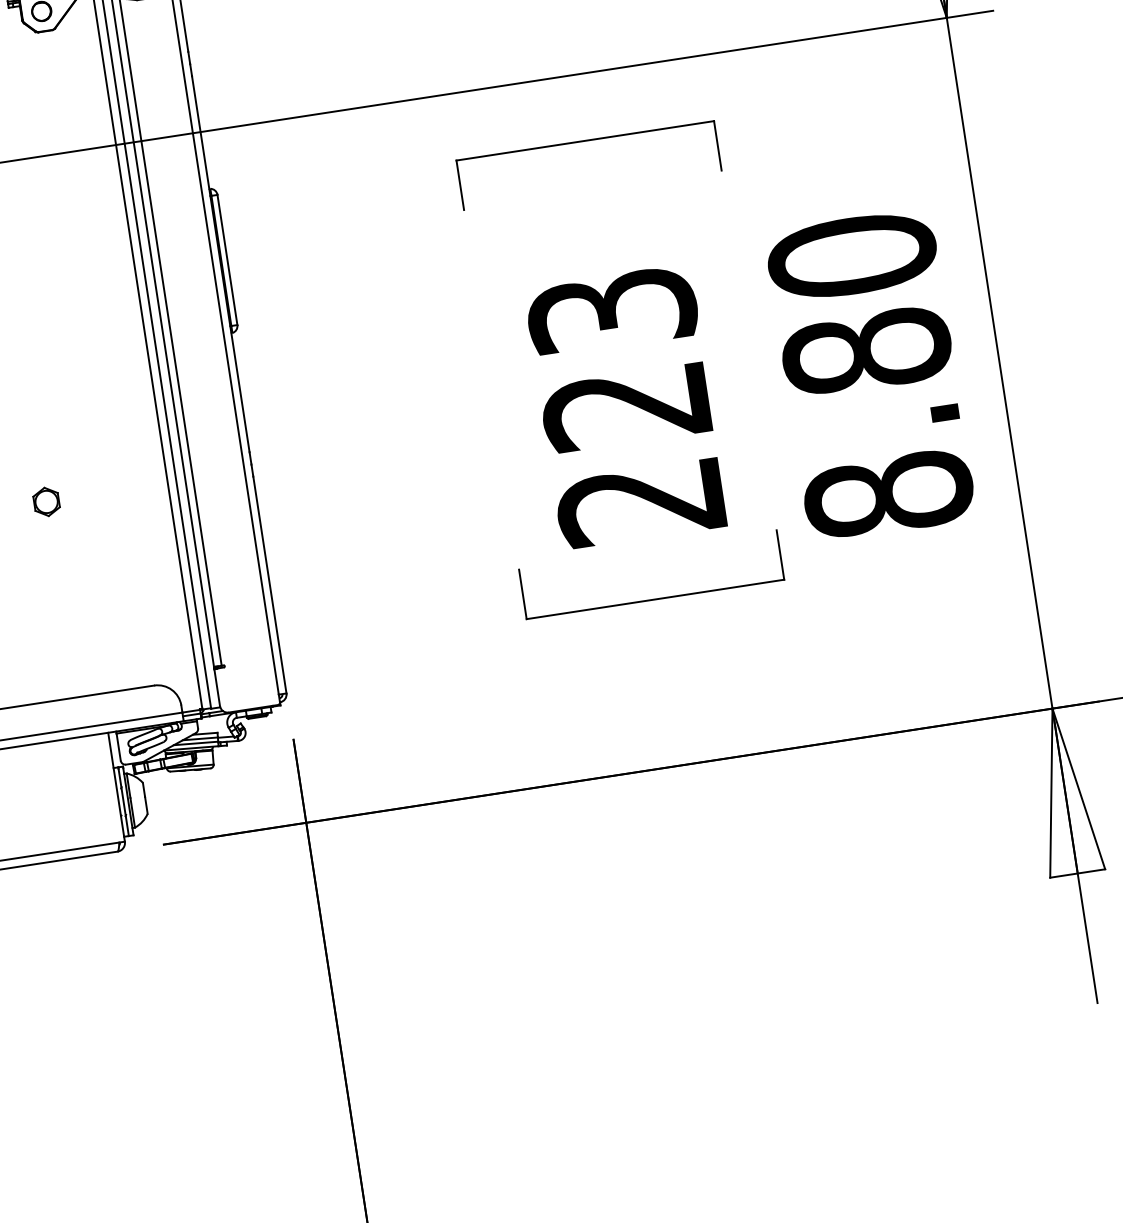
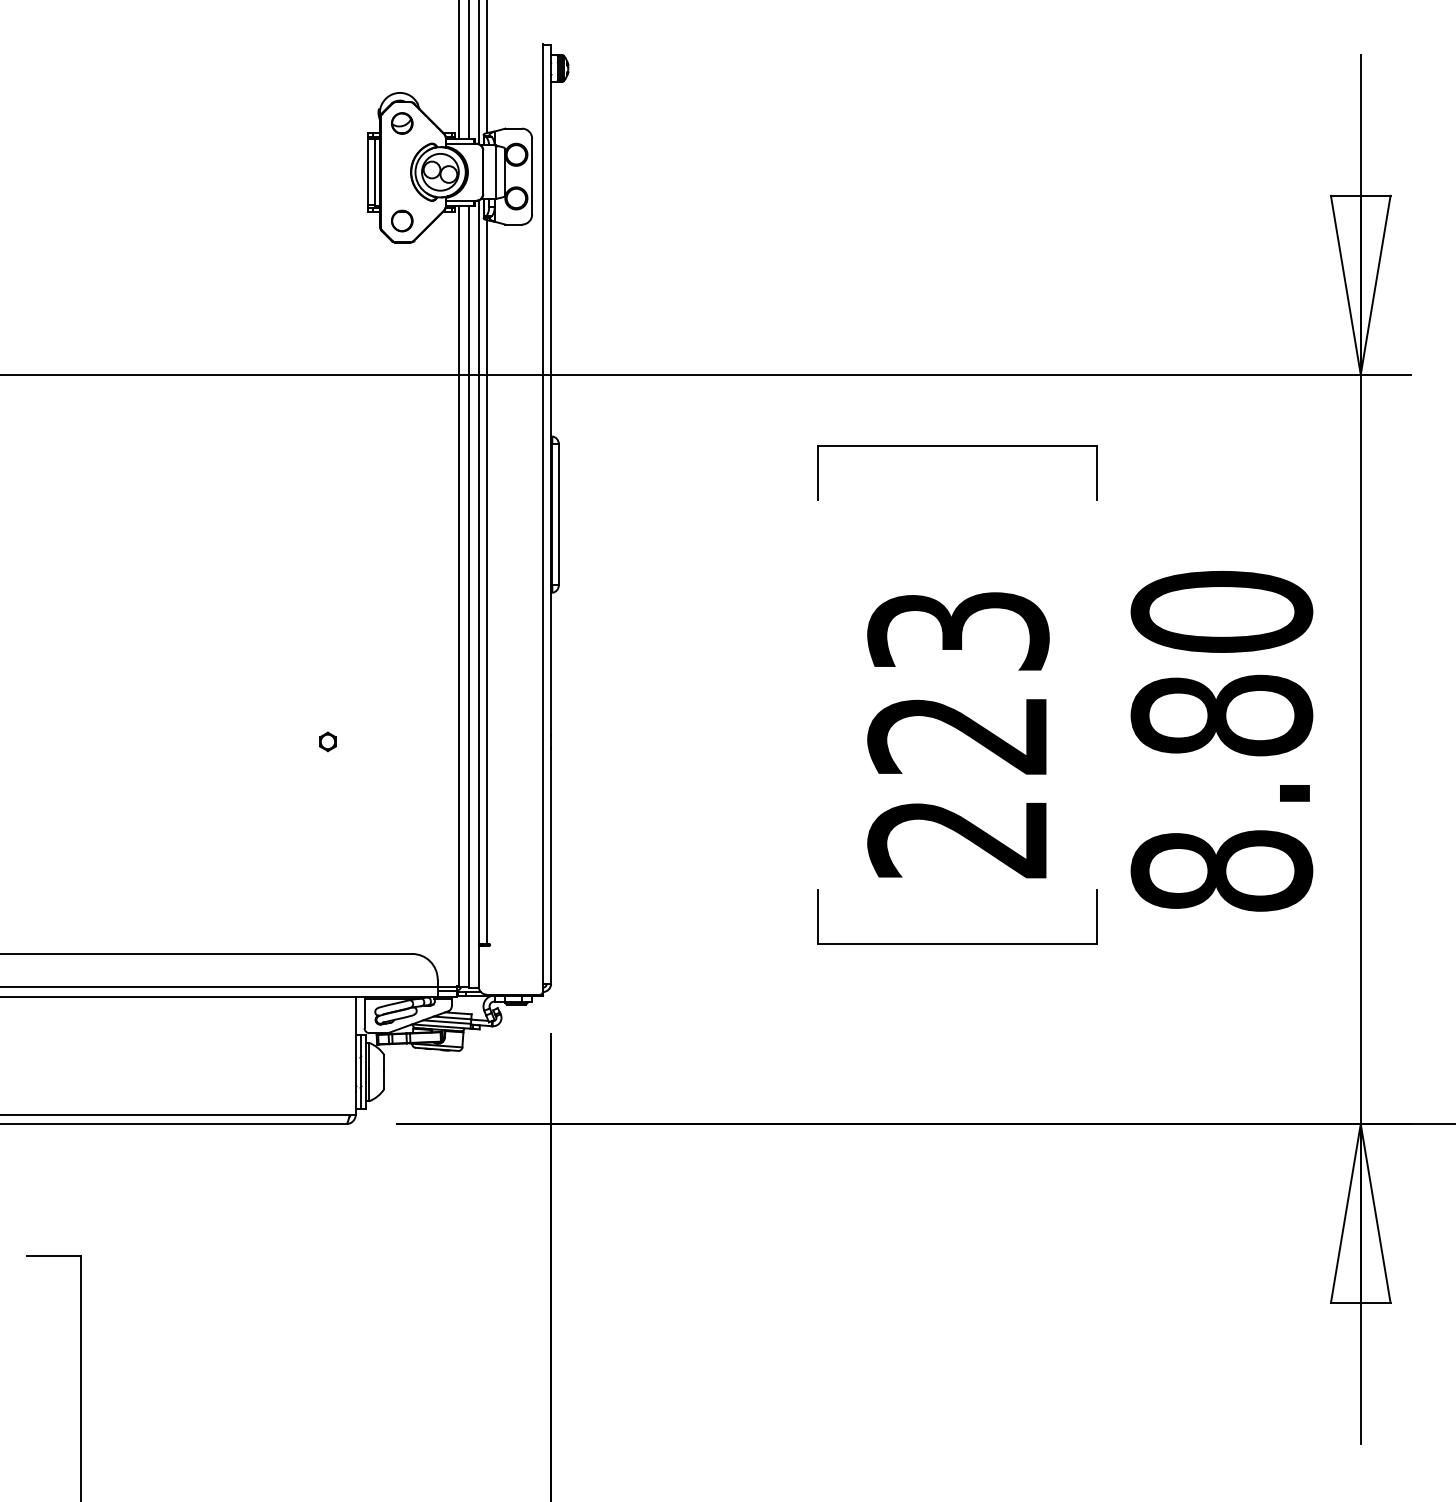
part: (46, 501) -> (327, 741), size x0.6

